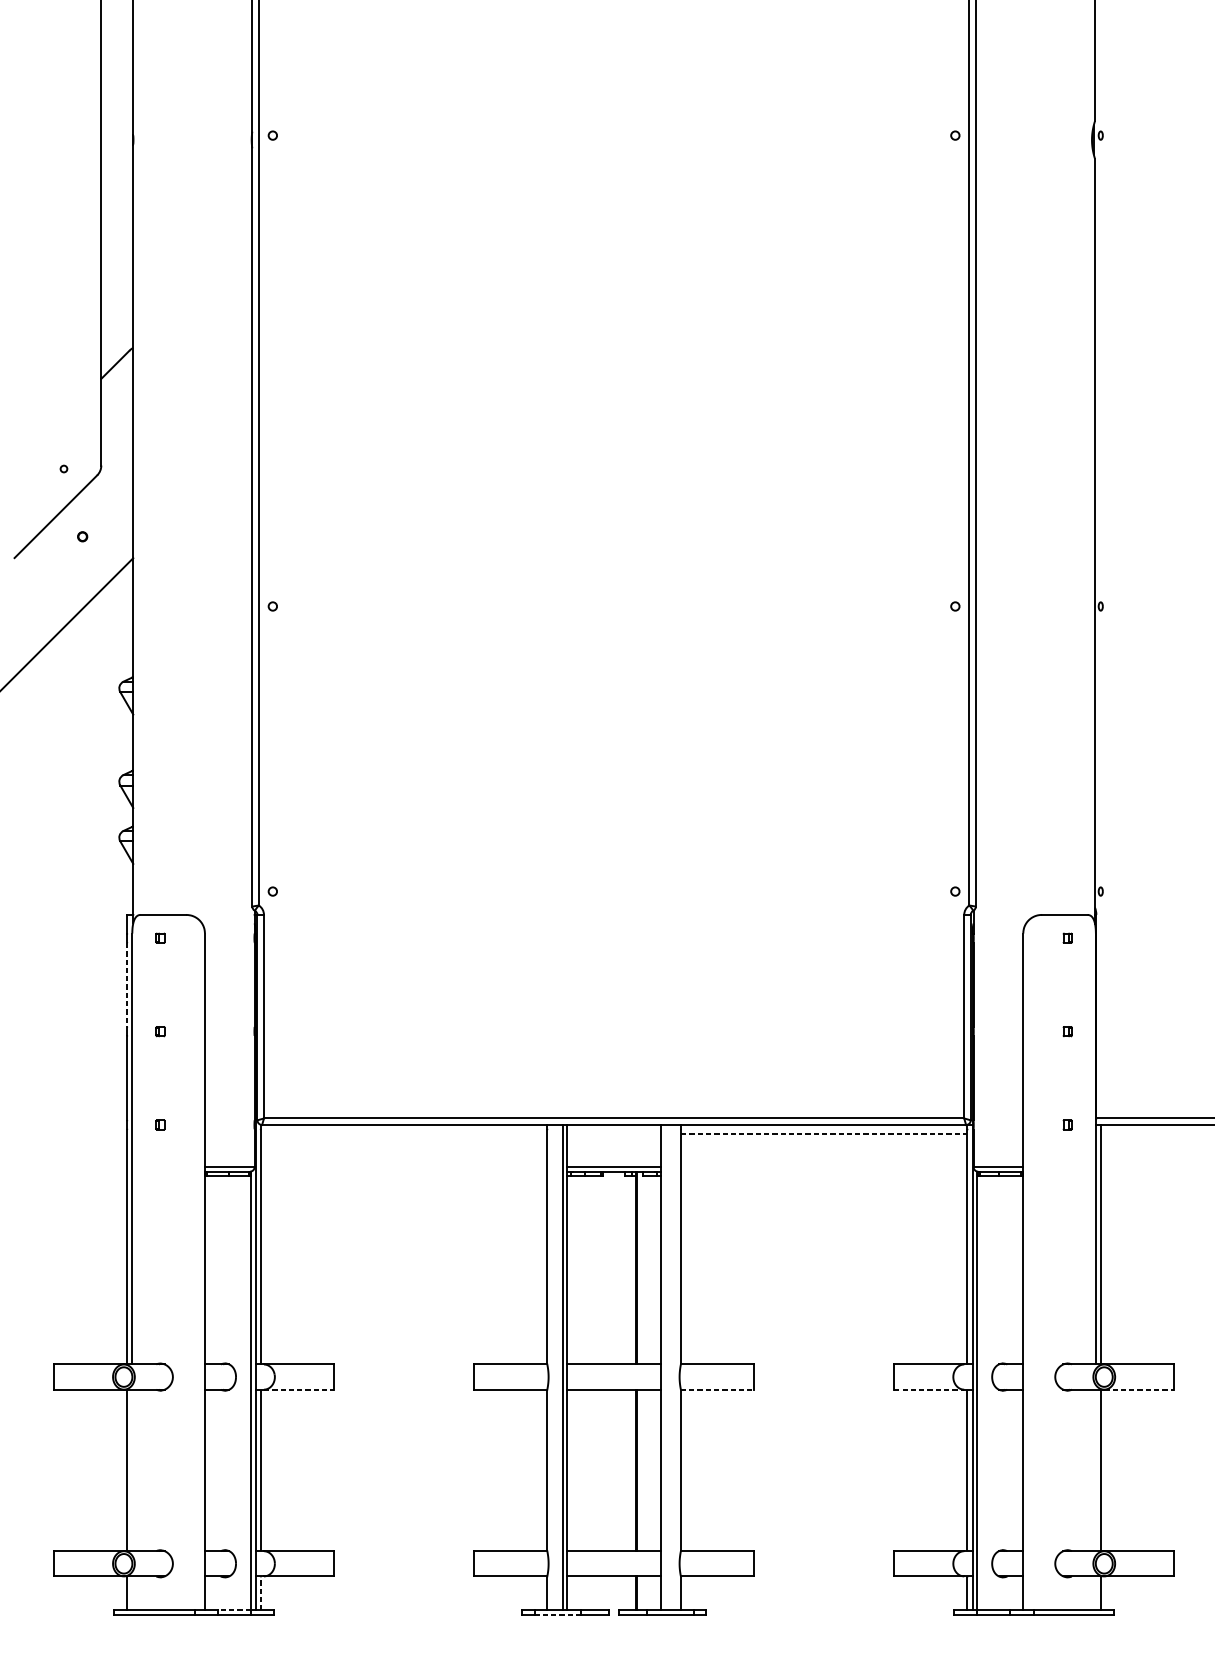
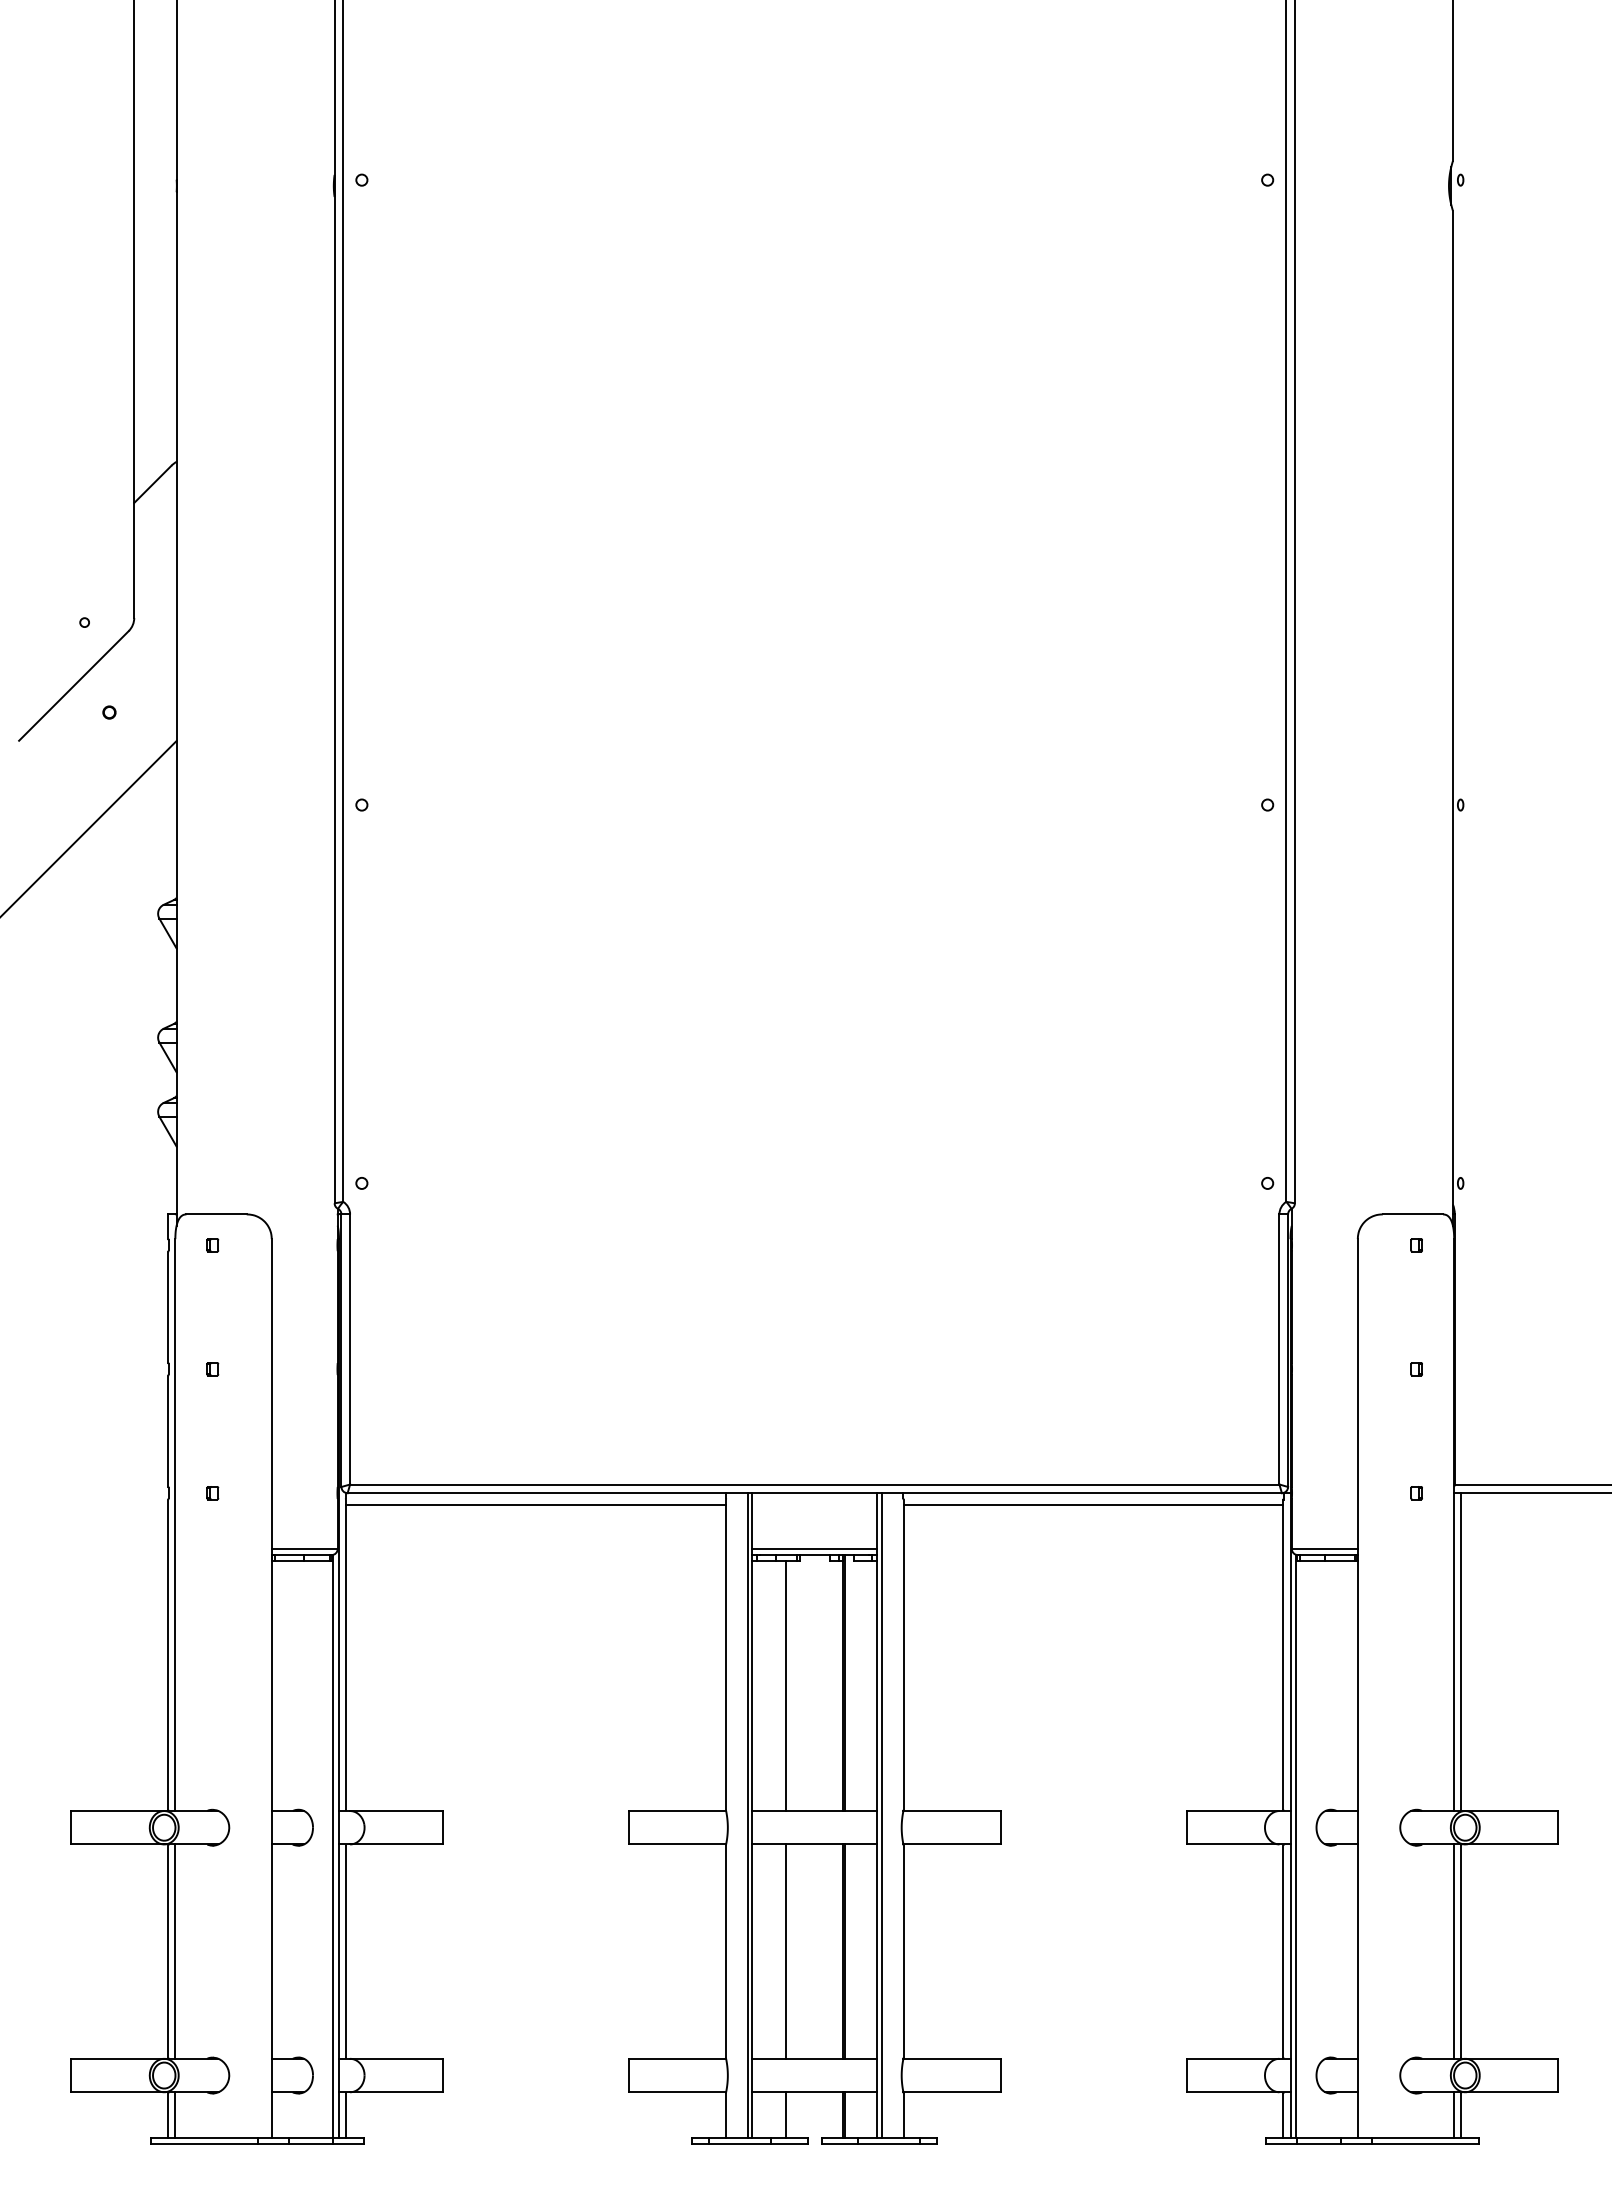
line: (127, 985) -> (168, 1307), dashed -> solid
line: (403, 1133) -> (535, 1504), added
line: (824, 1133) -> (1093, 1504), dashed -> solid
line: (592, 1270) -> (786, 1686), added
line: (665, 1367) -> (882, 1815), added
line: (299, 1389) -> (397, 1844), dashed -> solid
line: (717, 1389) -> (952, 1844), dashed -> solid
line: (929, 1389) -> (1233, 1844), dashed -> solid
line: (1139, 1389) -> (1512, 1844), dashed -> solid
line: (132, 1470) -> (175, 1951), added
line: (592, 1470) -> (786, 1951), added
line: (1096, 1470) -> (1454, 1951), added
line: (132, 1593) -> (175, 2114), added
line: (261, 1593) -> (346, 2114), dashed -> solid
line: (592, 1593) -> (786, 2114), added
line: (1096, 1593) -> (1454, 2114), added
line: (234, 1610) -> (310, 2137), dashed -> solid
line: (558, 1615) -> (740, 2143), dashed -> solid

